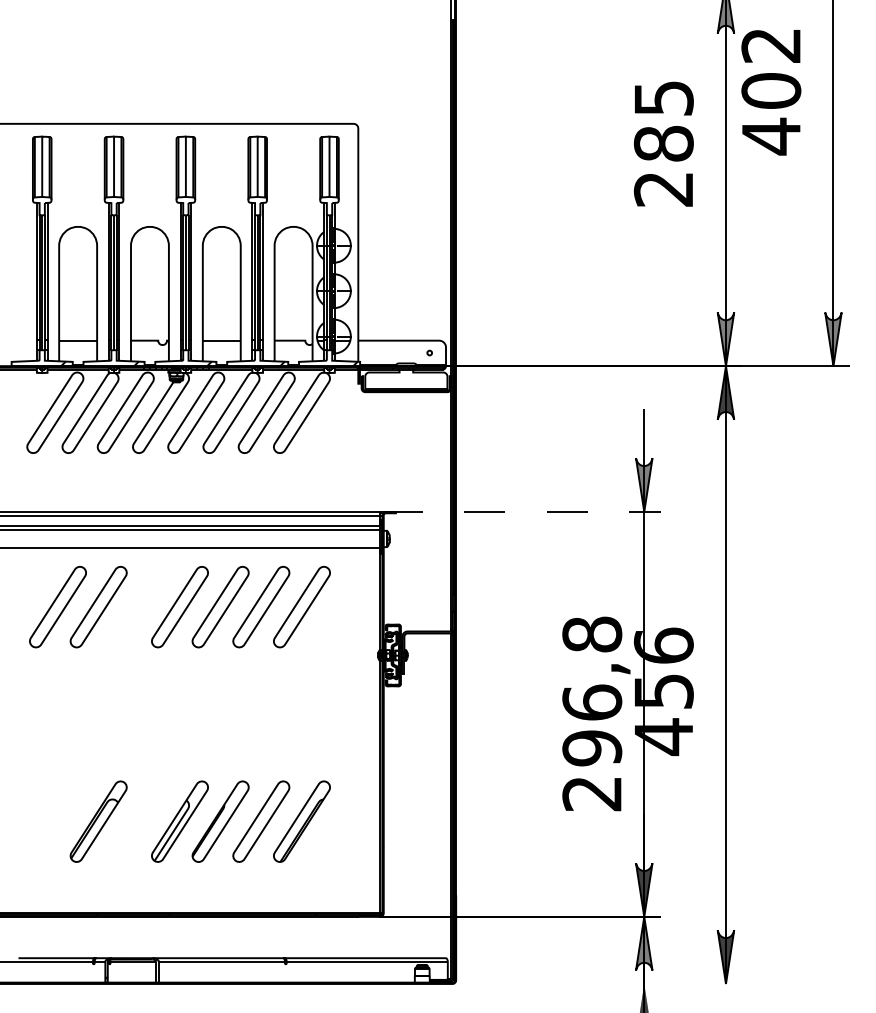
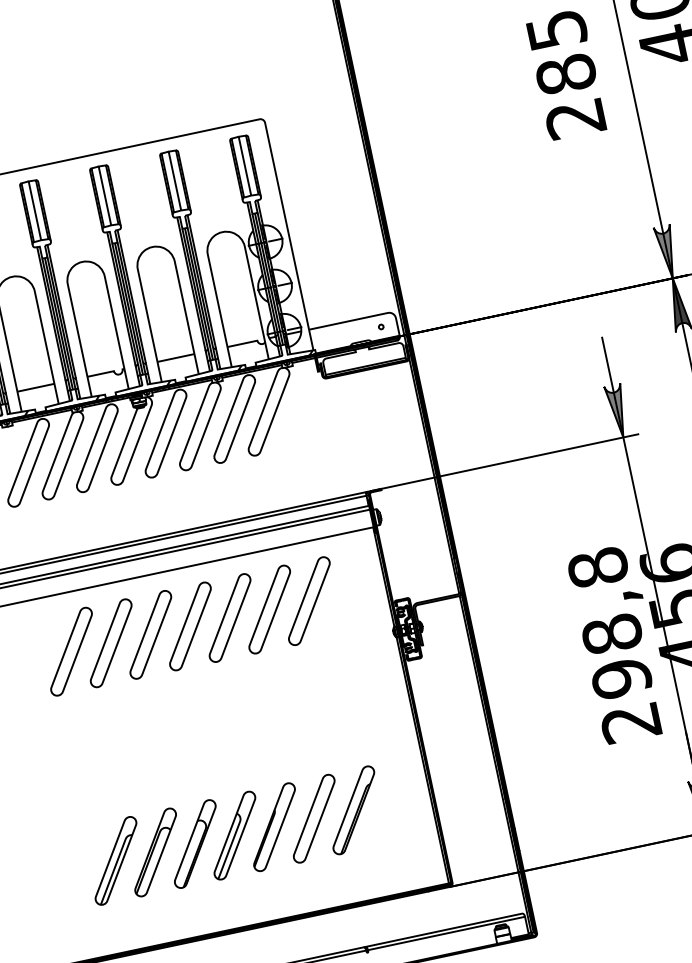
line: (520, 511) -> (502, 462), dashed -> solid
part: (139, 607) -> (151, 635), added
text: (592, 702) -> (612, 633), 296,8 -> 298,8
part: (57, 821) -> (115, 860), added
part: (139, 821) -> (195, 843), added

